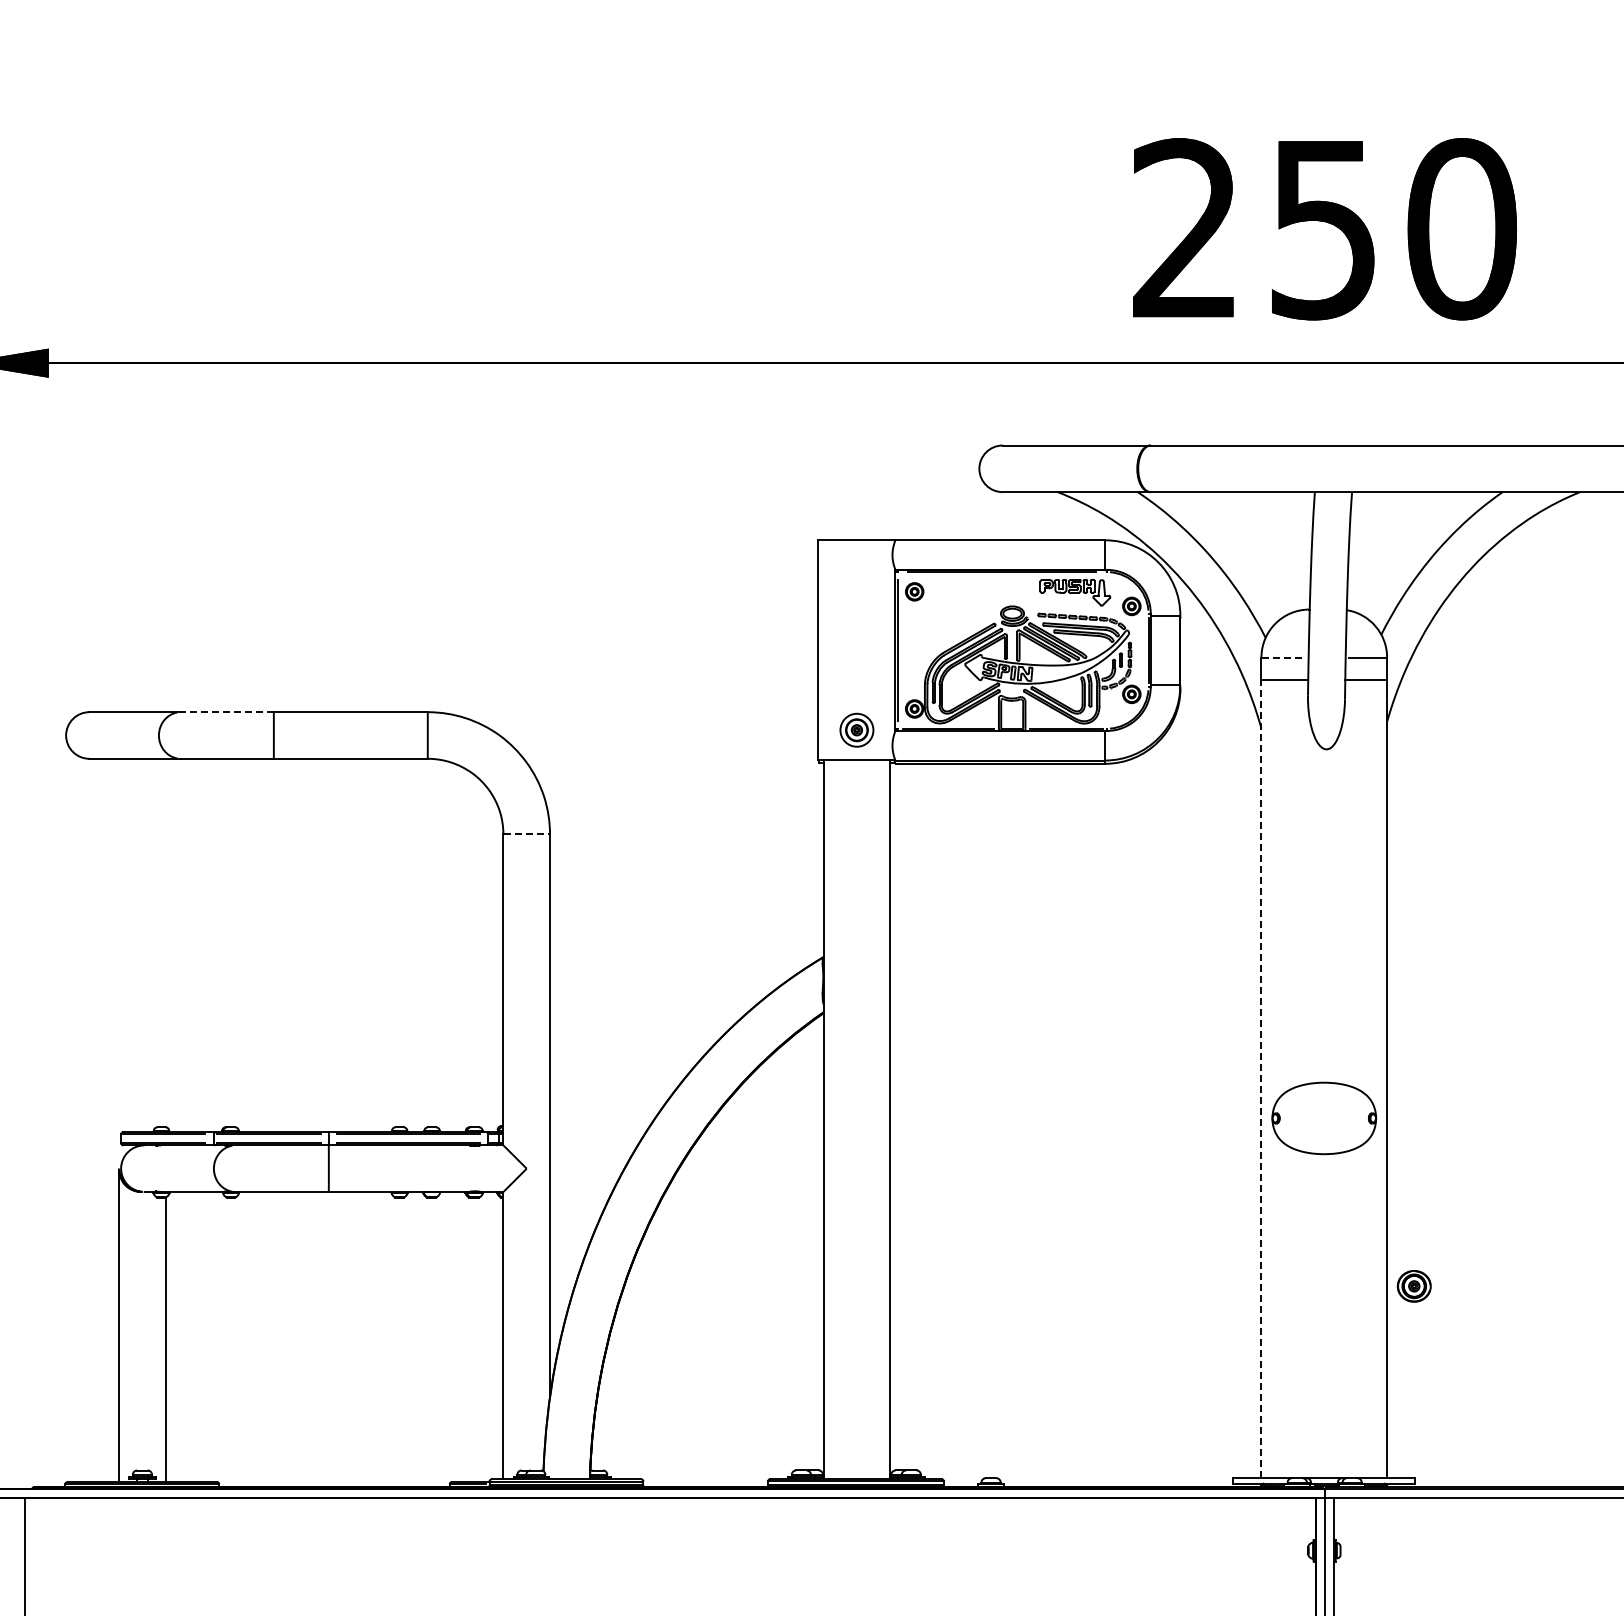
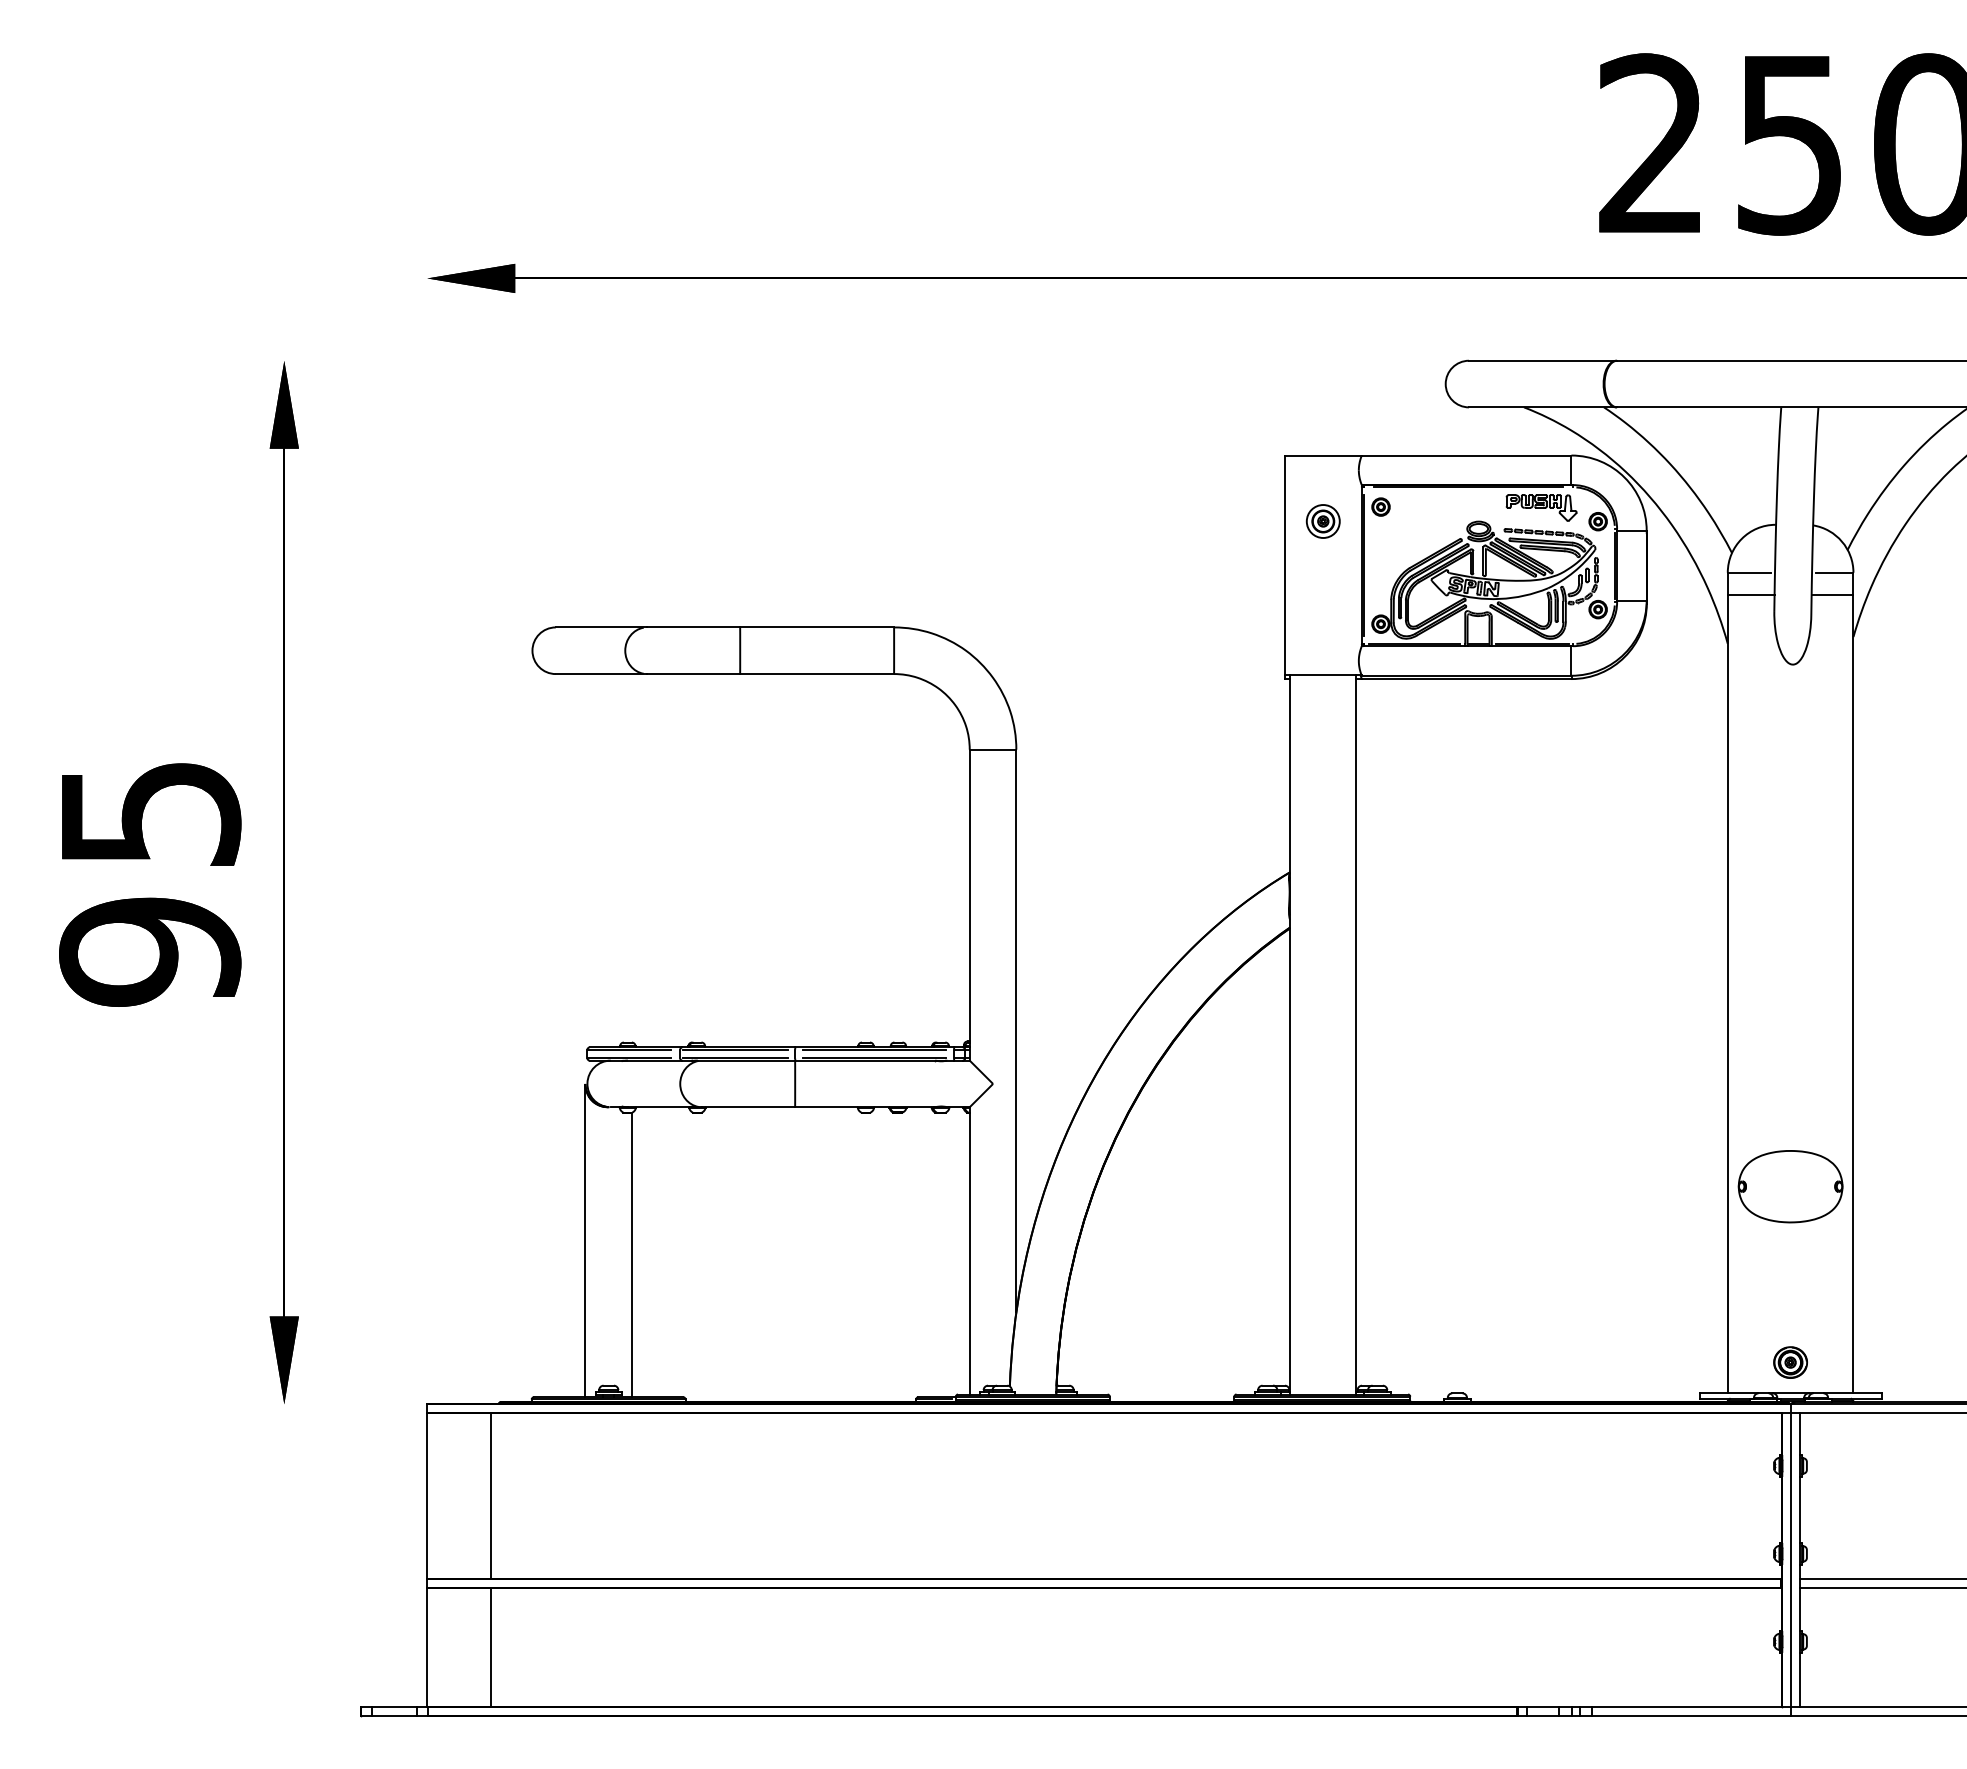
line: (1283, 657) -> (1749, 572), dashed -> solid
line: (227, 712) -> (693, 627), dashed -> solid
part: (856, 730) -> (1322, 521), moved
line: (527, 834) -> (993, 749), dashed -> solid
line: (1261, 1078) -> (1727, 993), dashed -> solid
part: (1324, 1118) -> (1790, 1186), moved
part: (1414, 1286) -> (1790, 1362), moved

